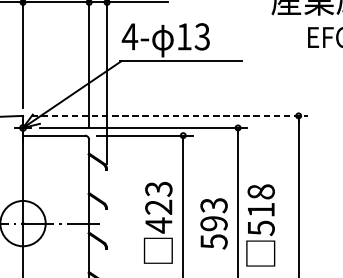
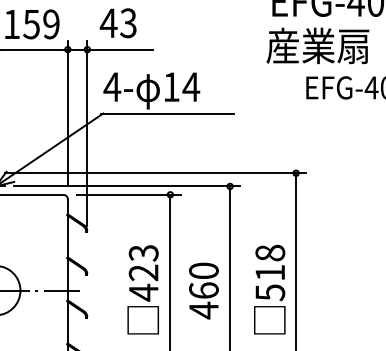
text: (202, 37) -> (191, 87), 13 -> 14
line: (169, 116) -> (155, 173), dashed -> solid
text: (213, 223) -> (203, 290), 593 -> 460
text: (260, 225) -> (269, 289), moved

